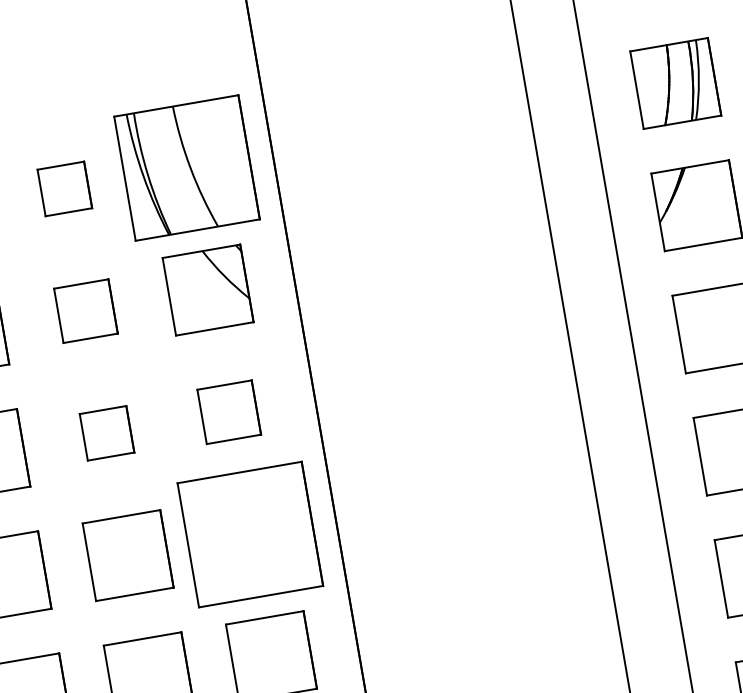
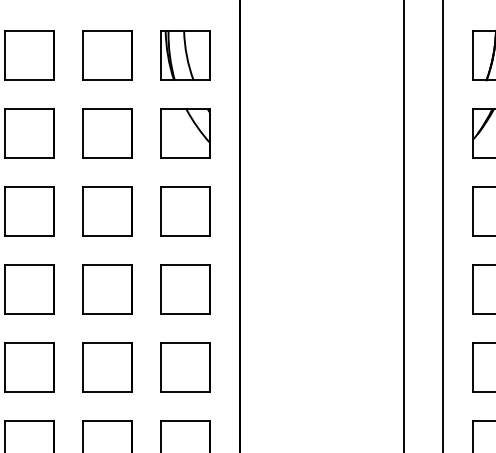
part: (187, 167) -> (185, 55), size x0.62
part: (64, 188) -> (107, 55), size x1.67
part: (85, 311) -> (107, 133), size x1.43
part: (229, 412) -> (185, 211), size x1.43
part: (107, 433) -> (107, 211), size x1.67
part: (250, 534) -> (185, 289), size x0.62

